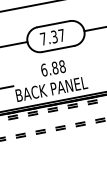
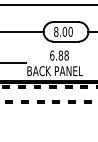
text: (52, 36) -> (63, 31), 7.37 -> 8.00

